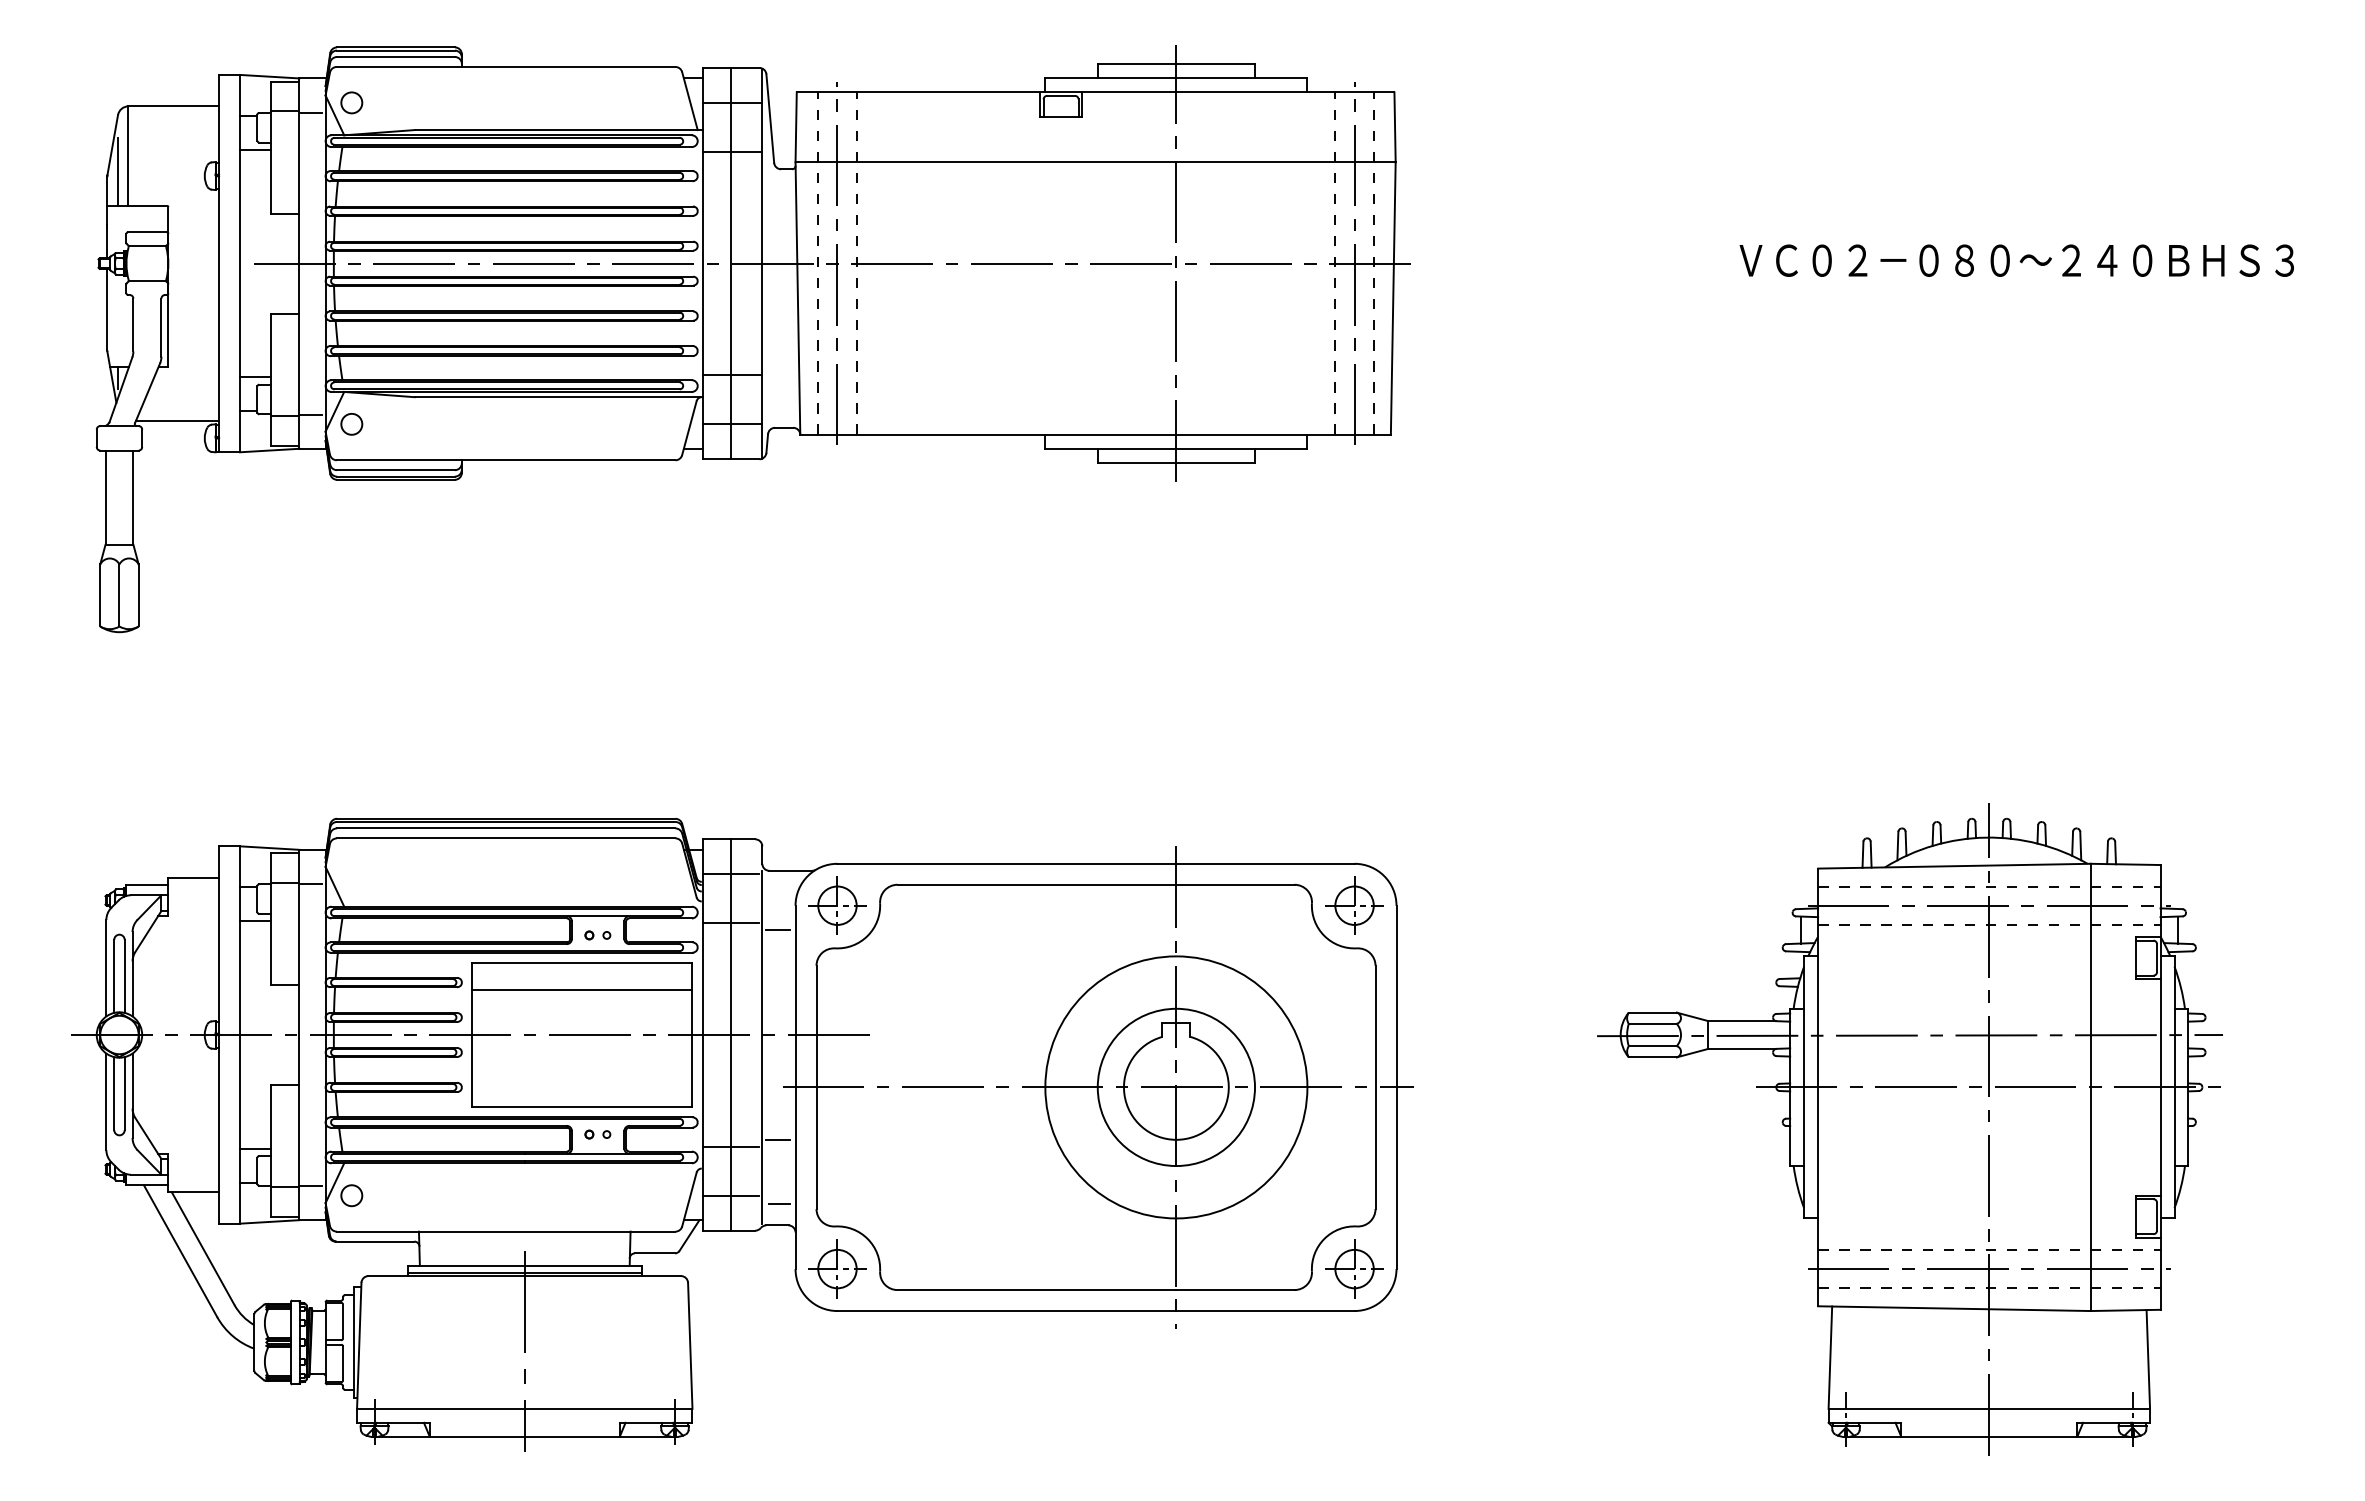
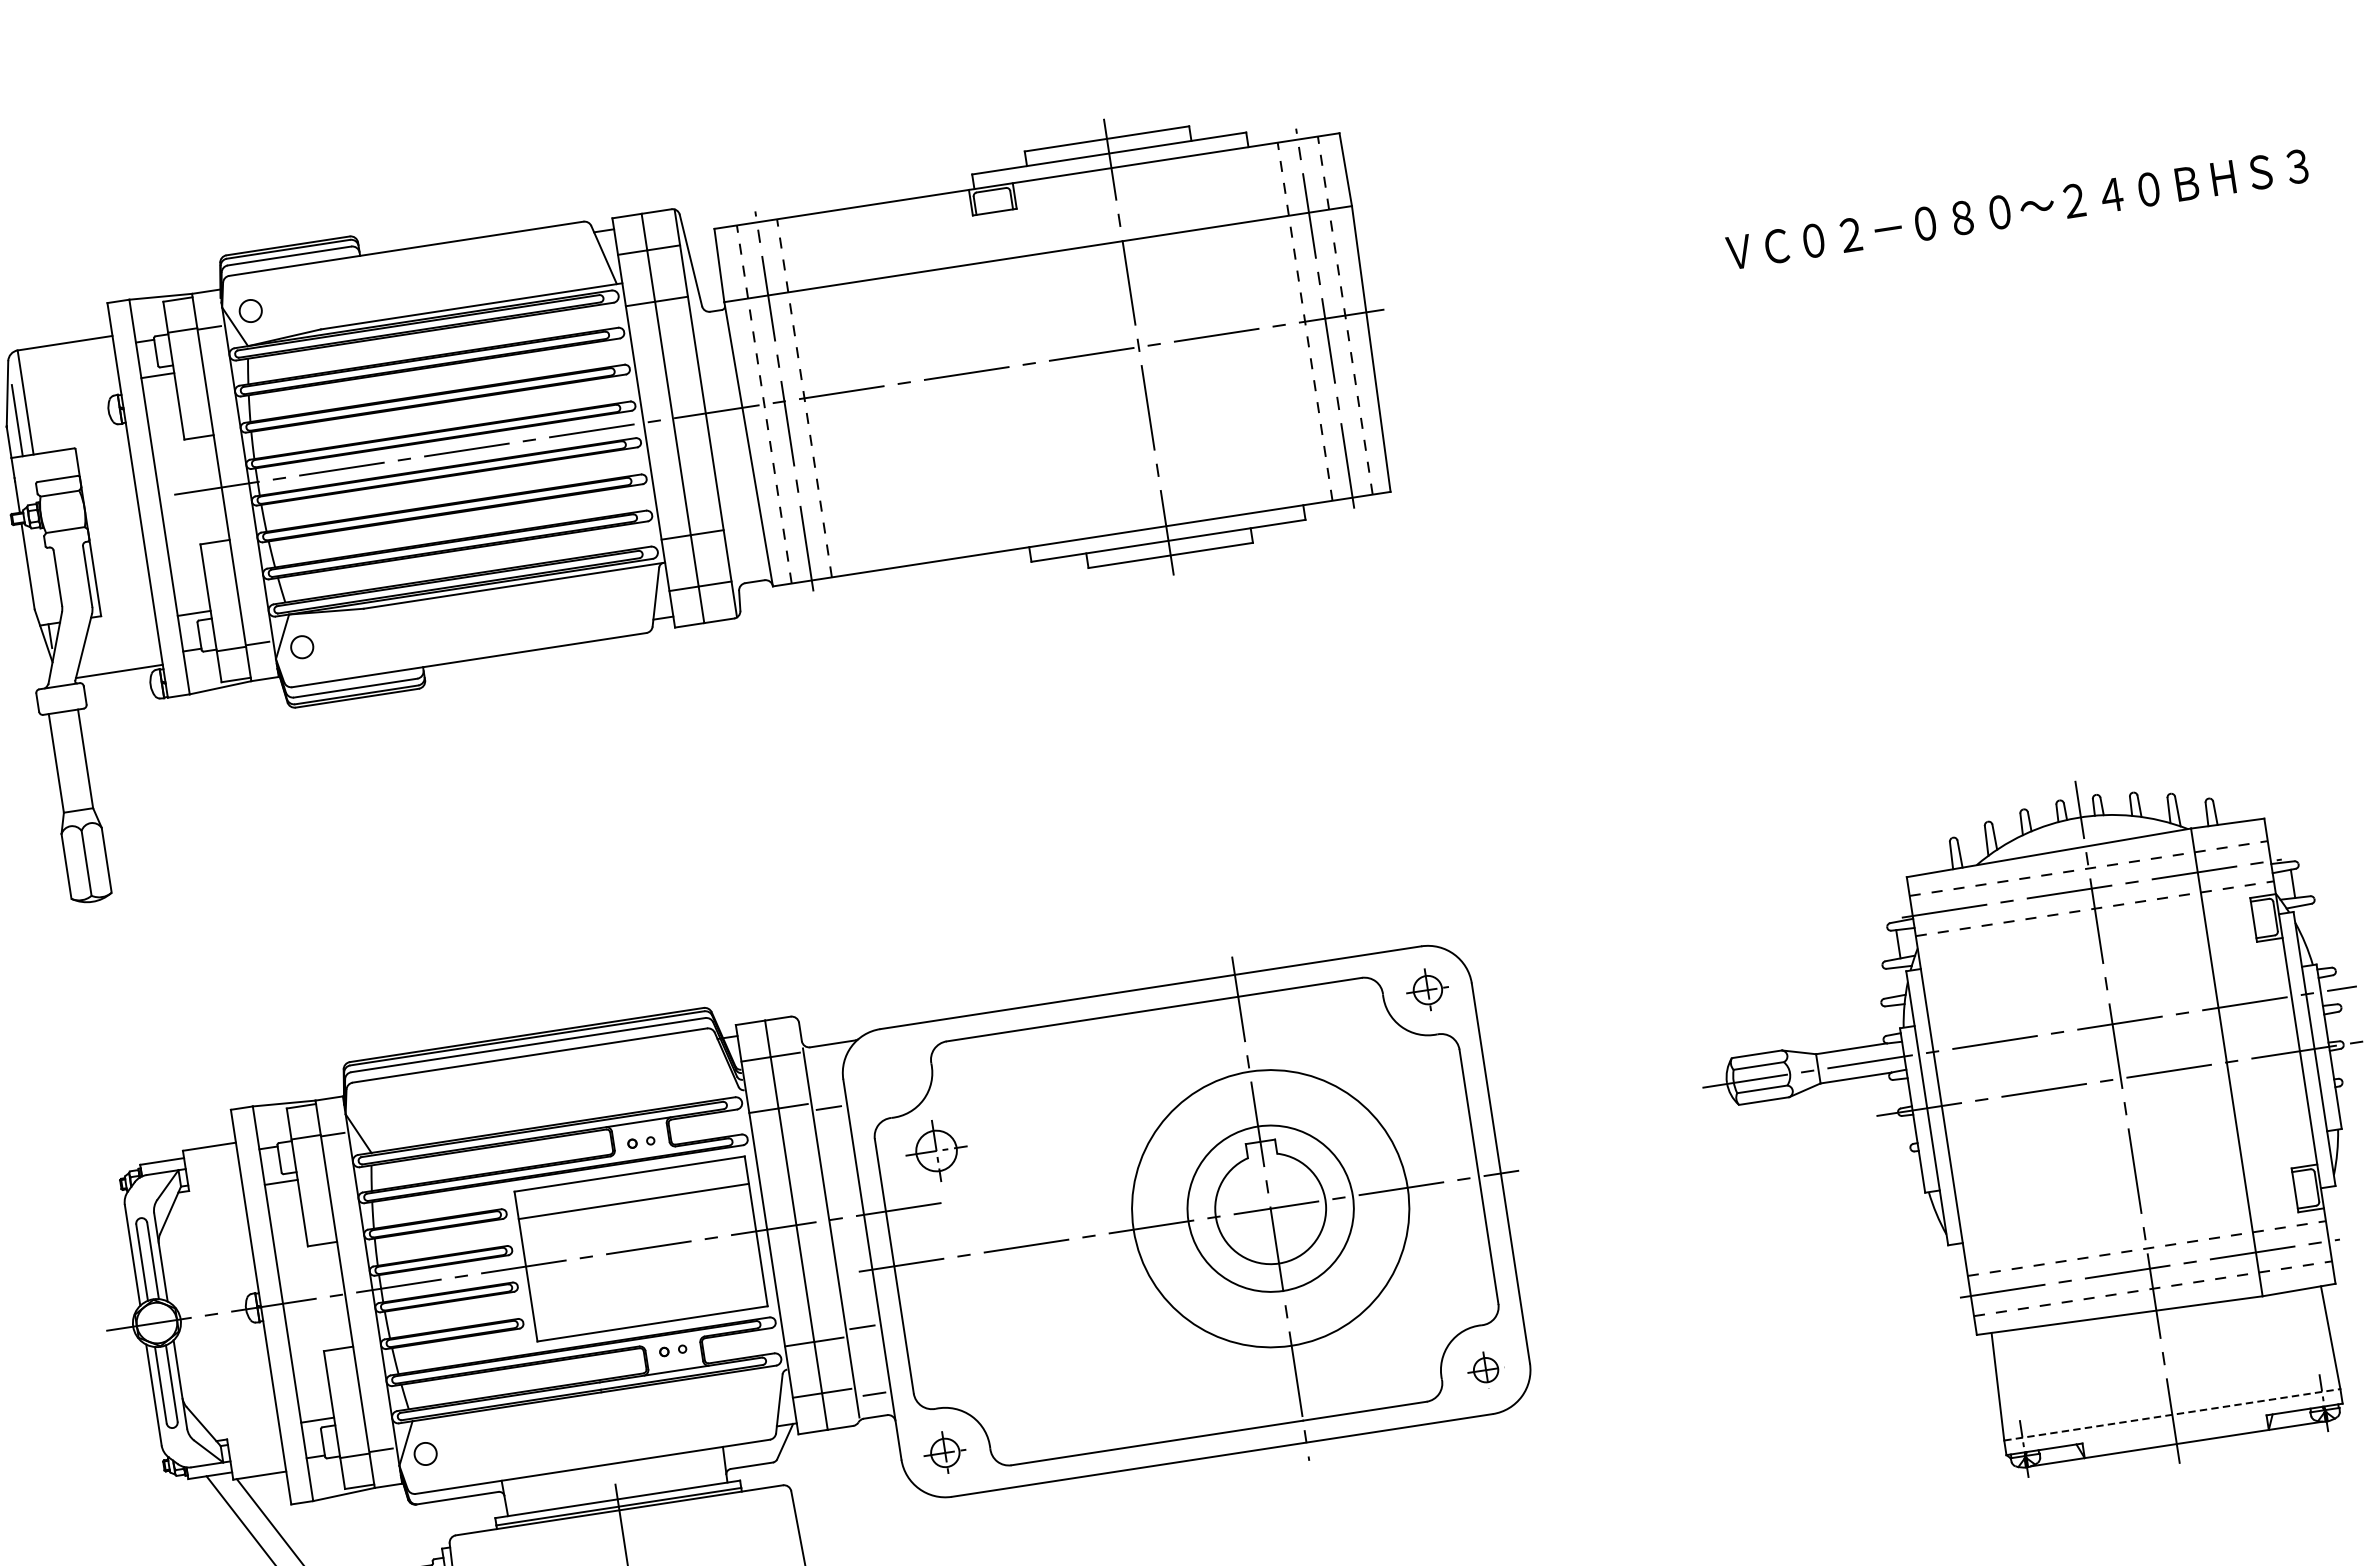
part: (837, 905) -> (936, 1150), moved
part: (1354, 905) -> (1427, 989), size x0.7
part: (837, 1268) -> (945, 1452), size x0.7
part: (1354, 1268) -> (1485, 1369), size x0.6
line: (1989, 1408) -> (2172, 1414), solid -> dashed

